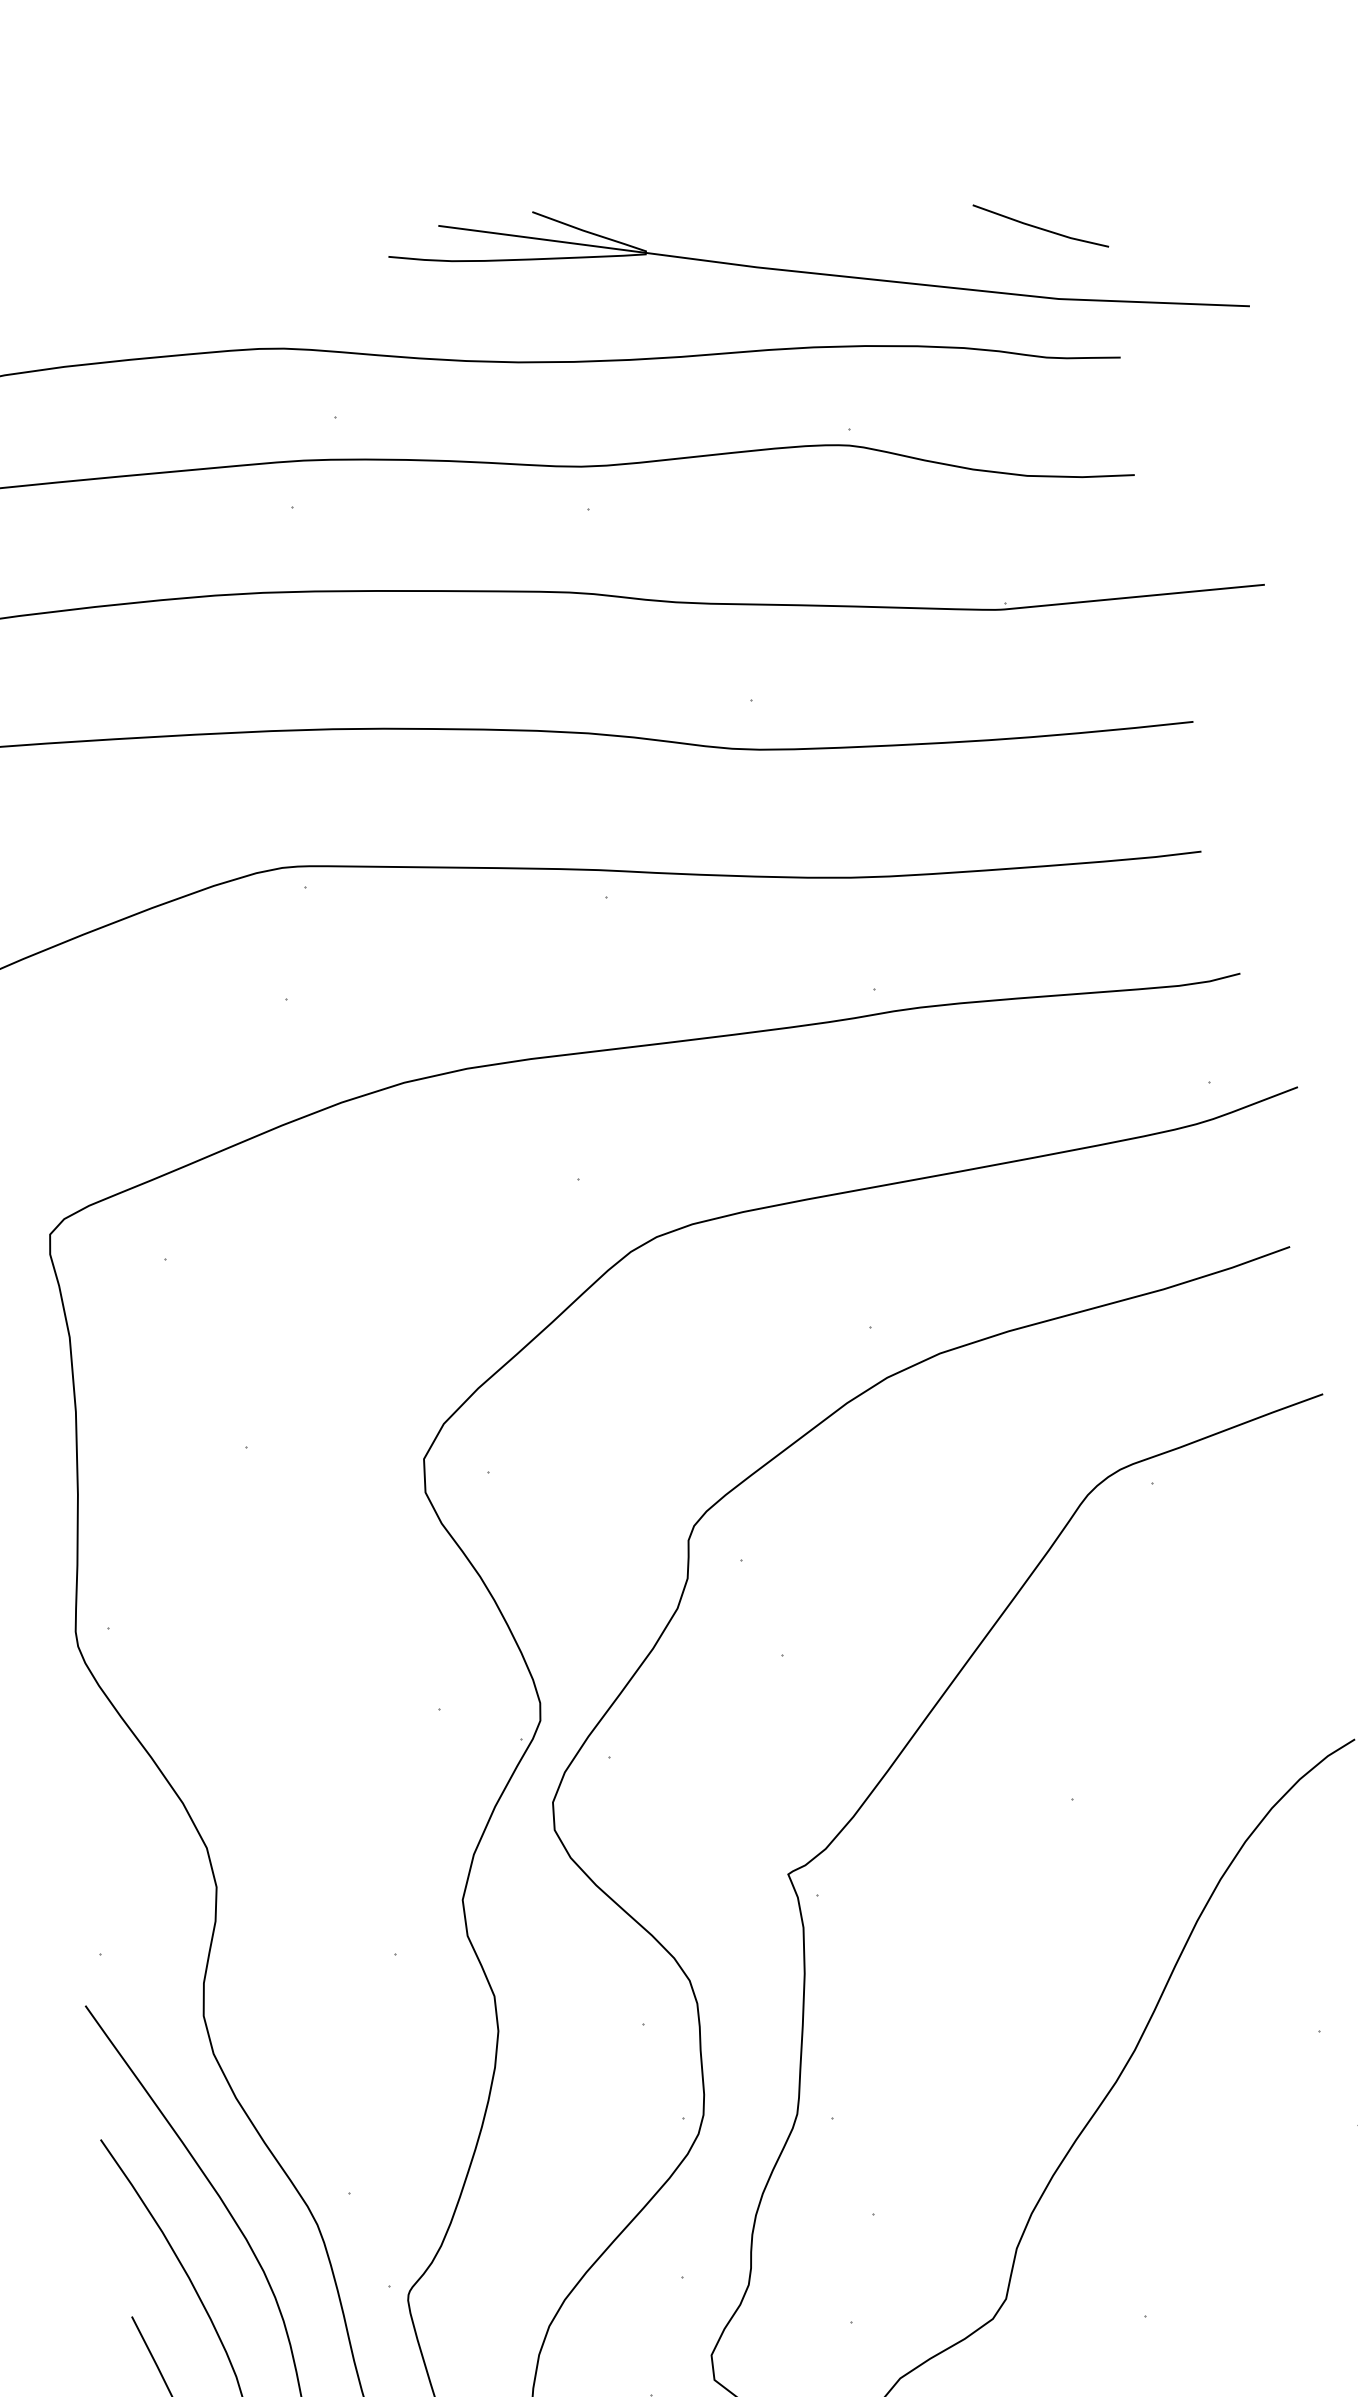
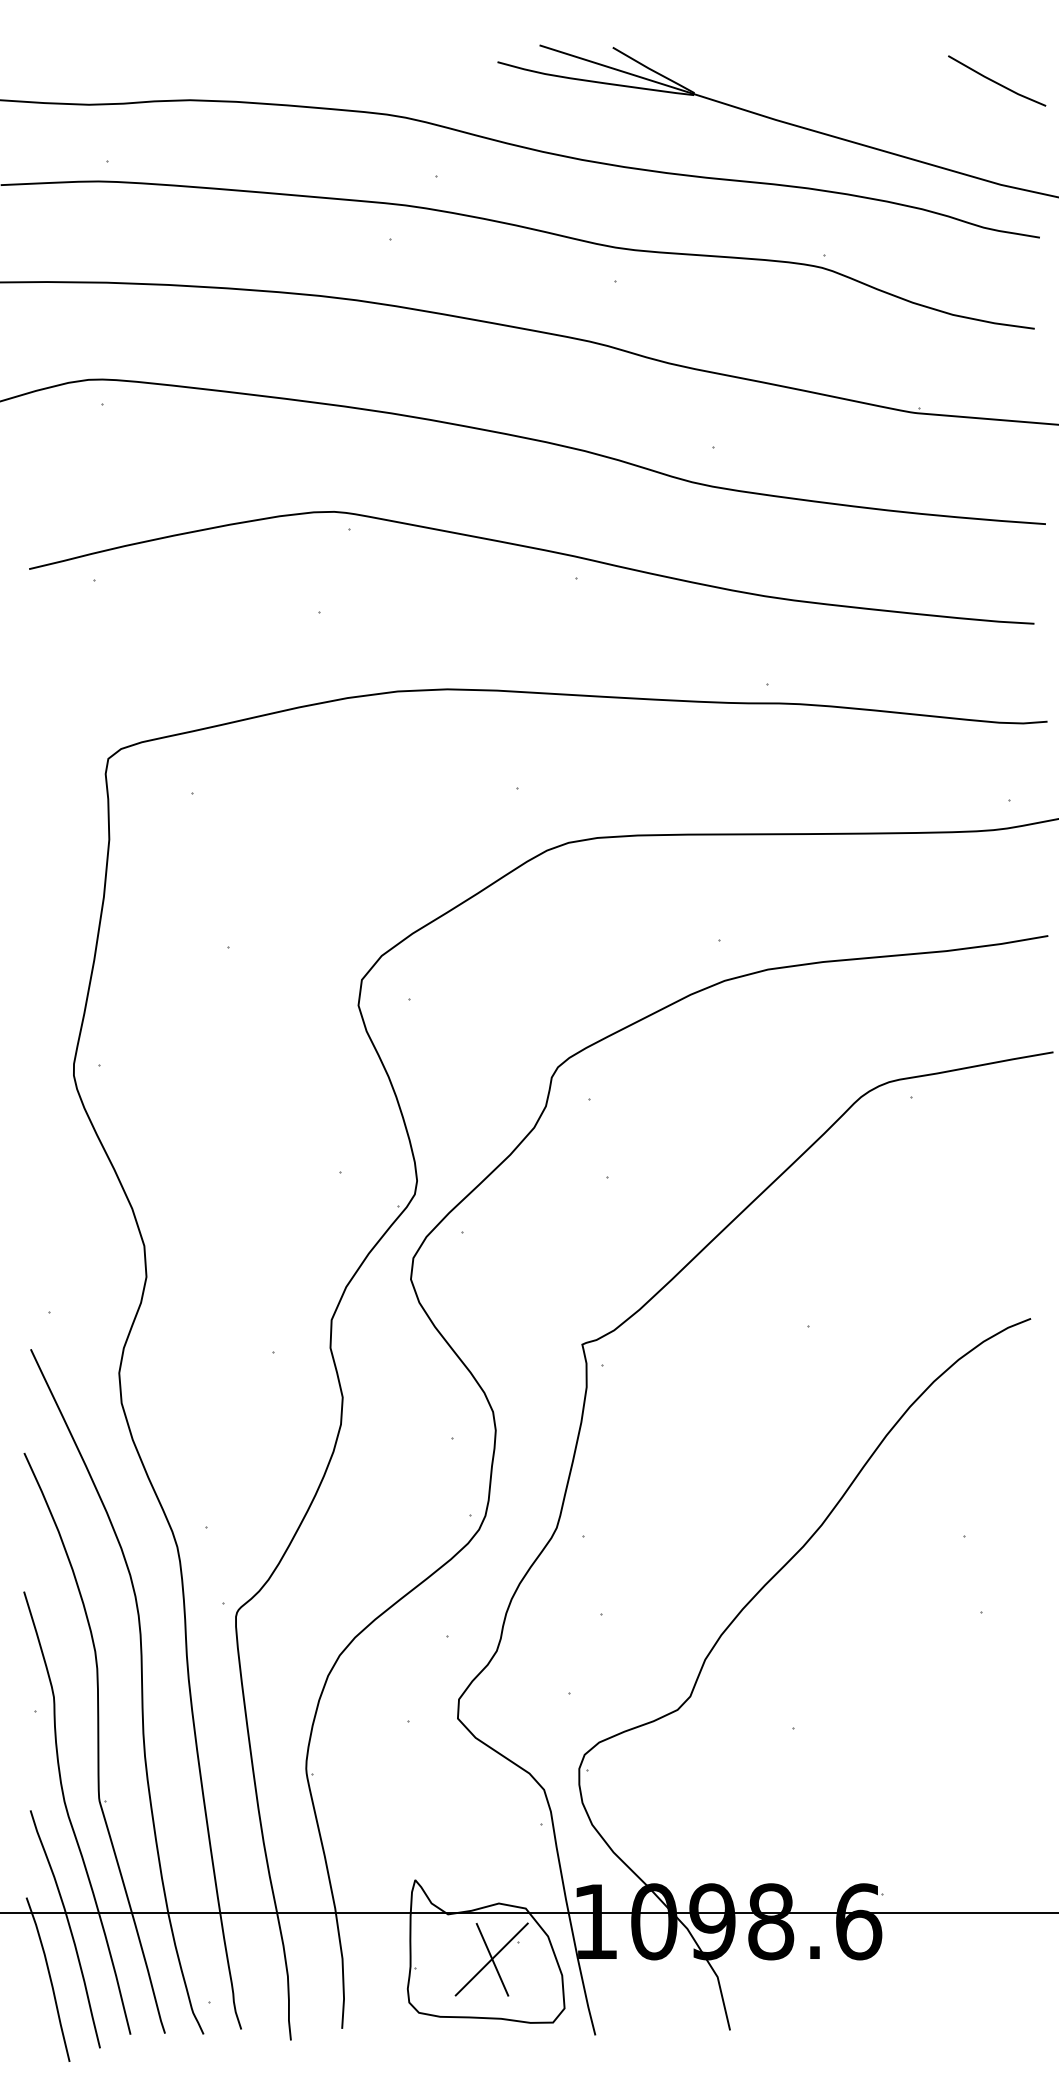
line: (1040, 226) -> (996, 81), moved

